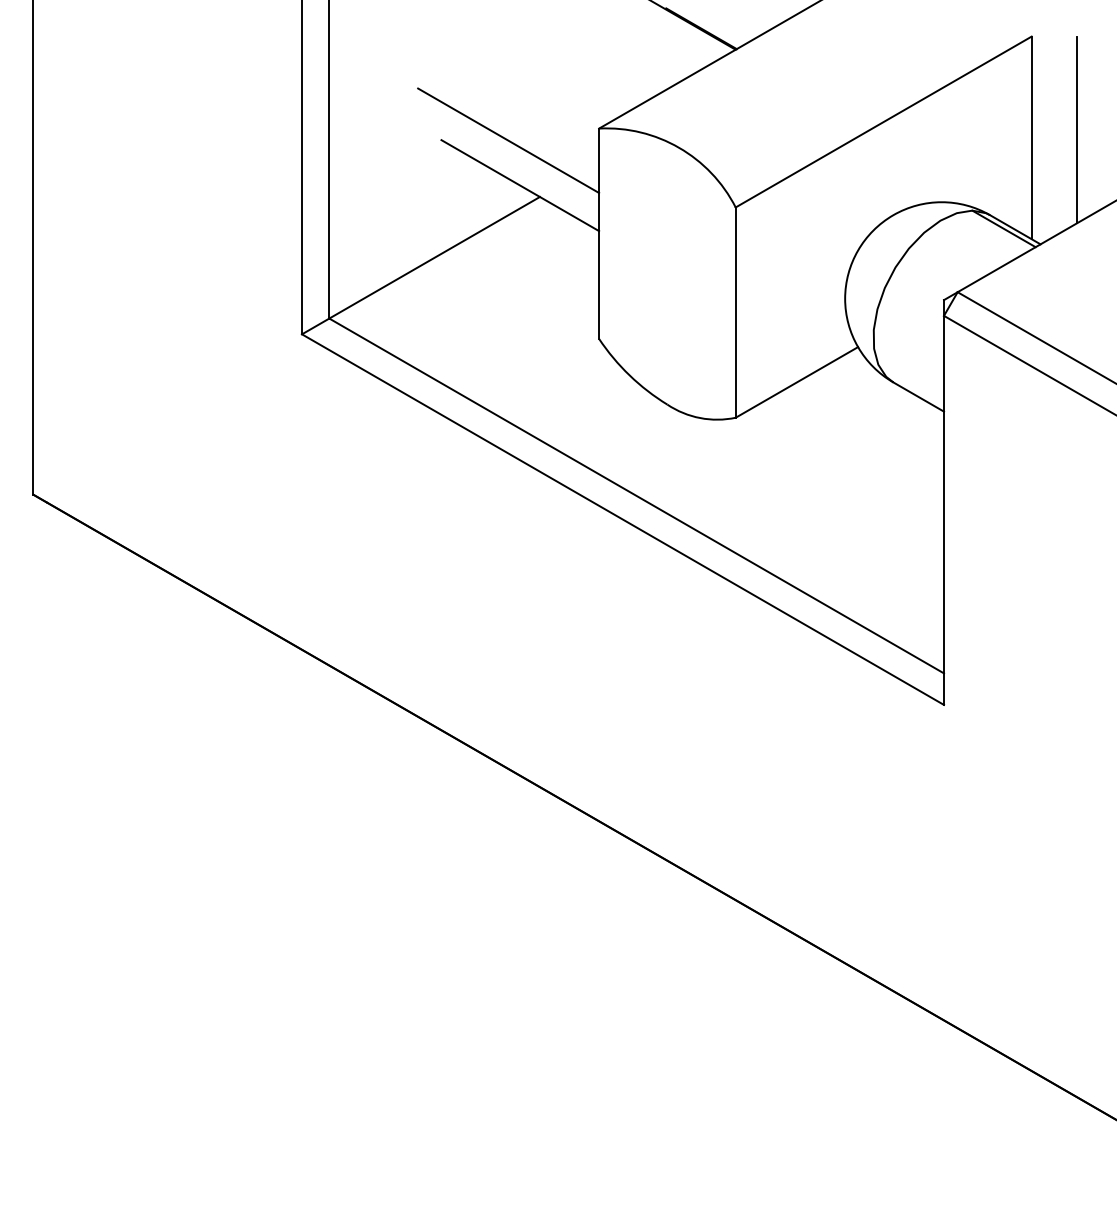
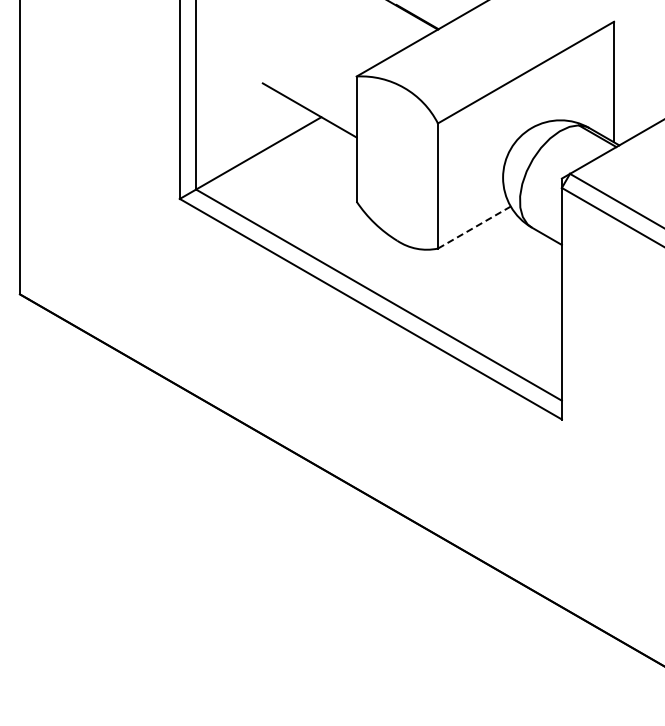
line: (1077, 128) -> (641, 76), removed
line: (508, 140) -> (302, 83), removed
line: (795, 382) -> (473, 227), solid -> dashed

